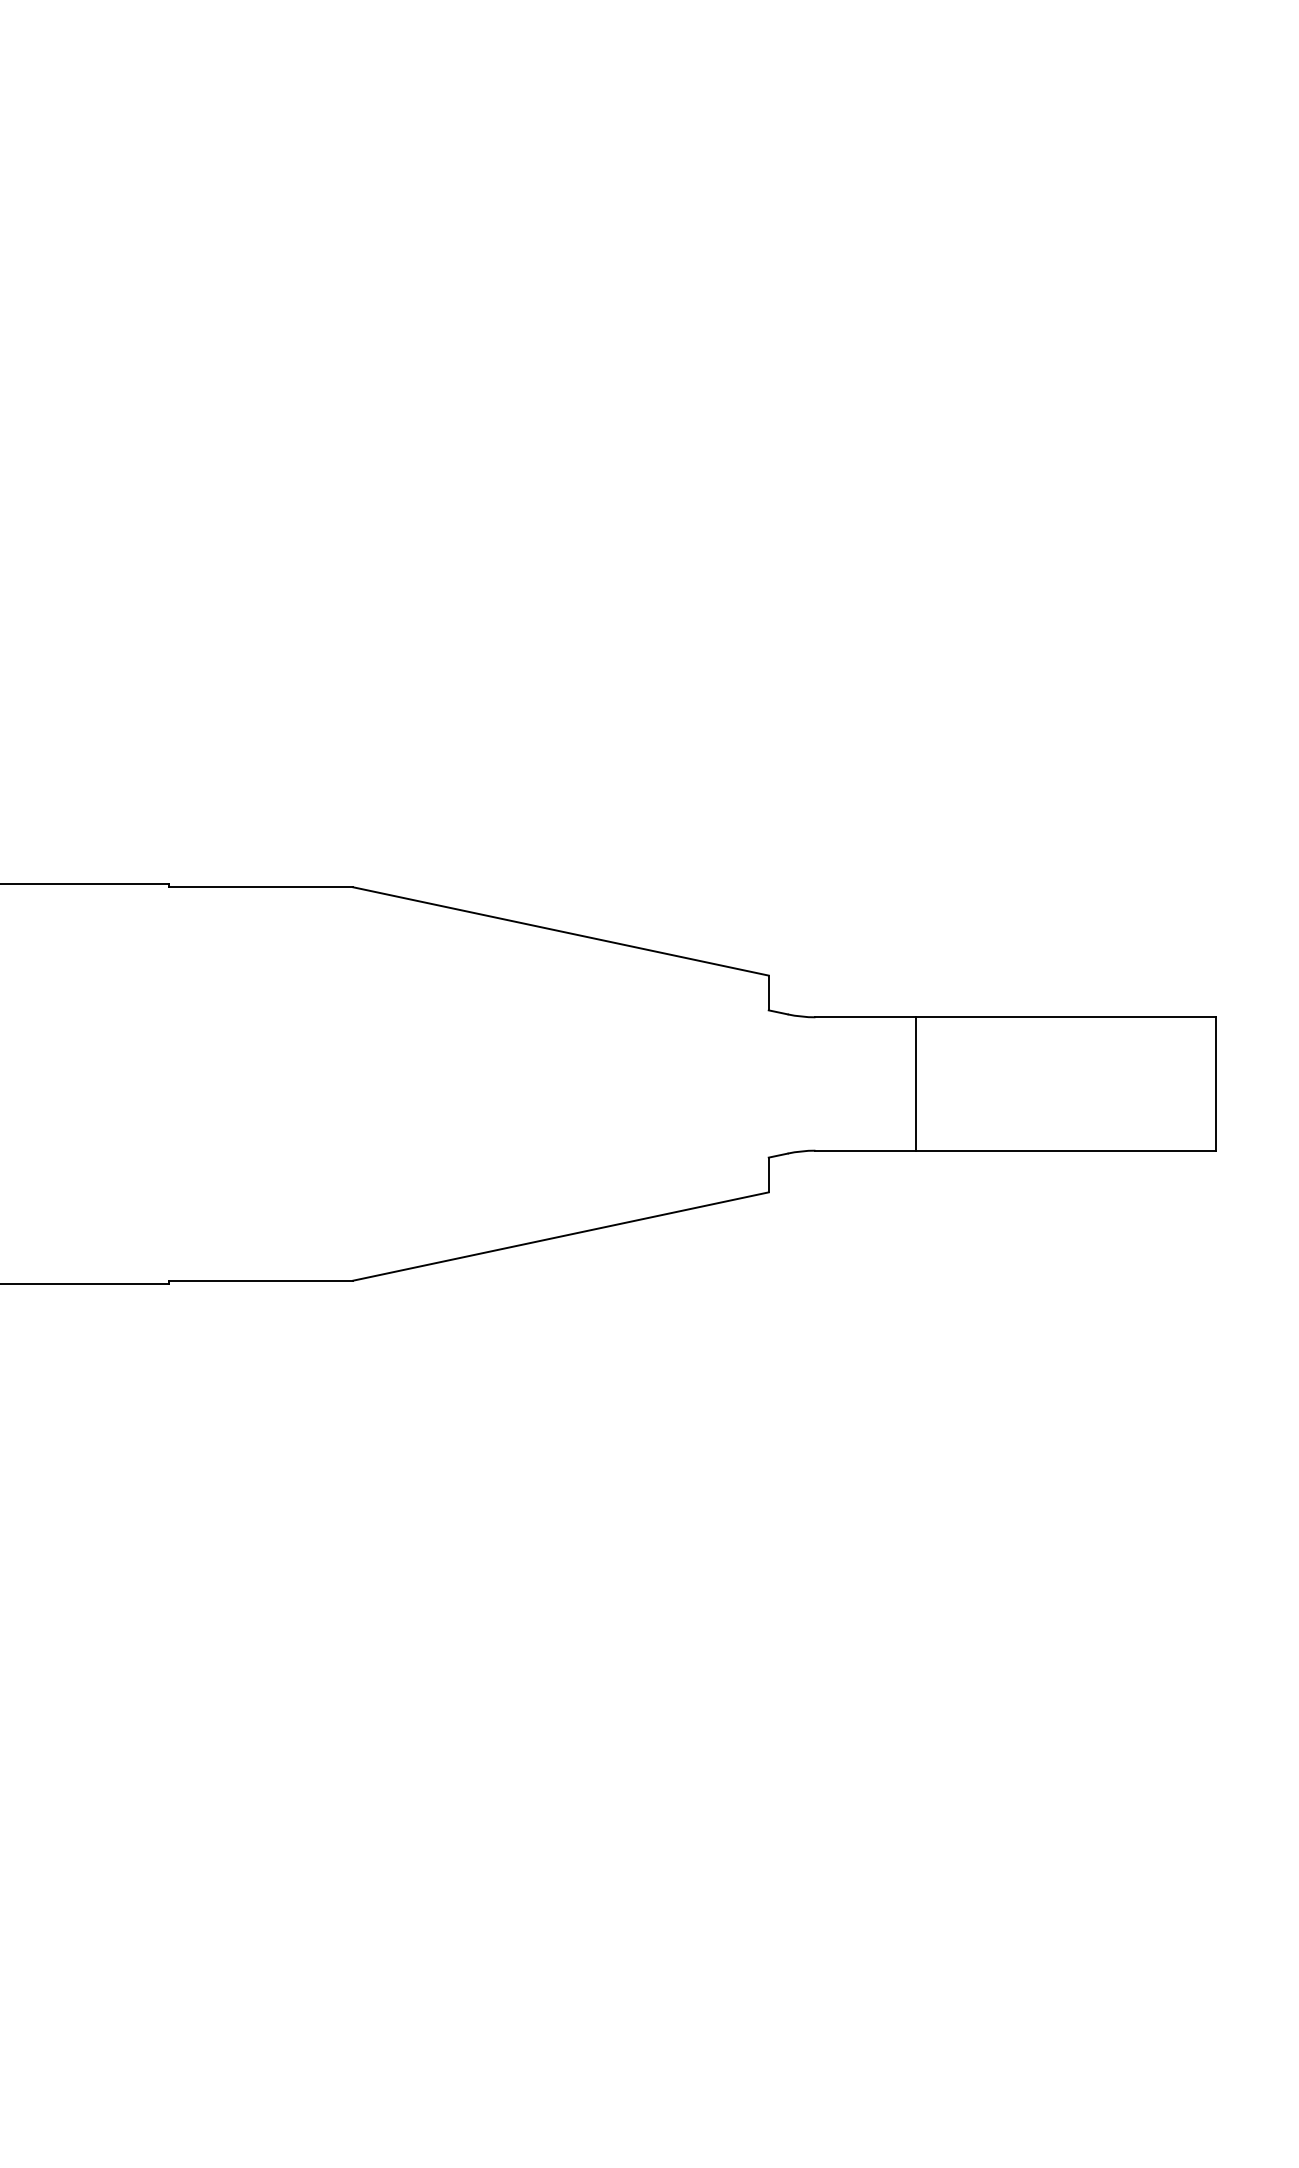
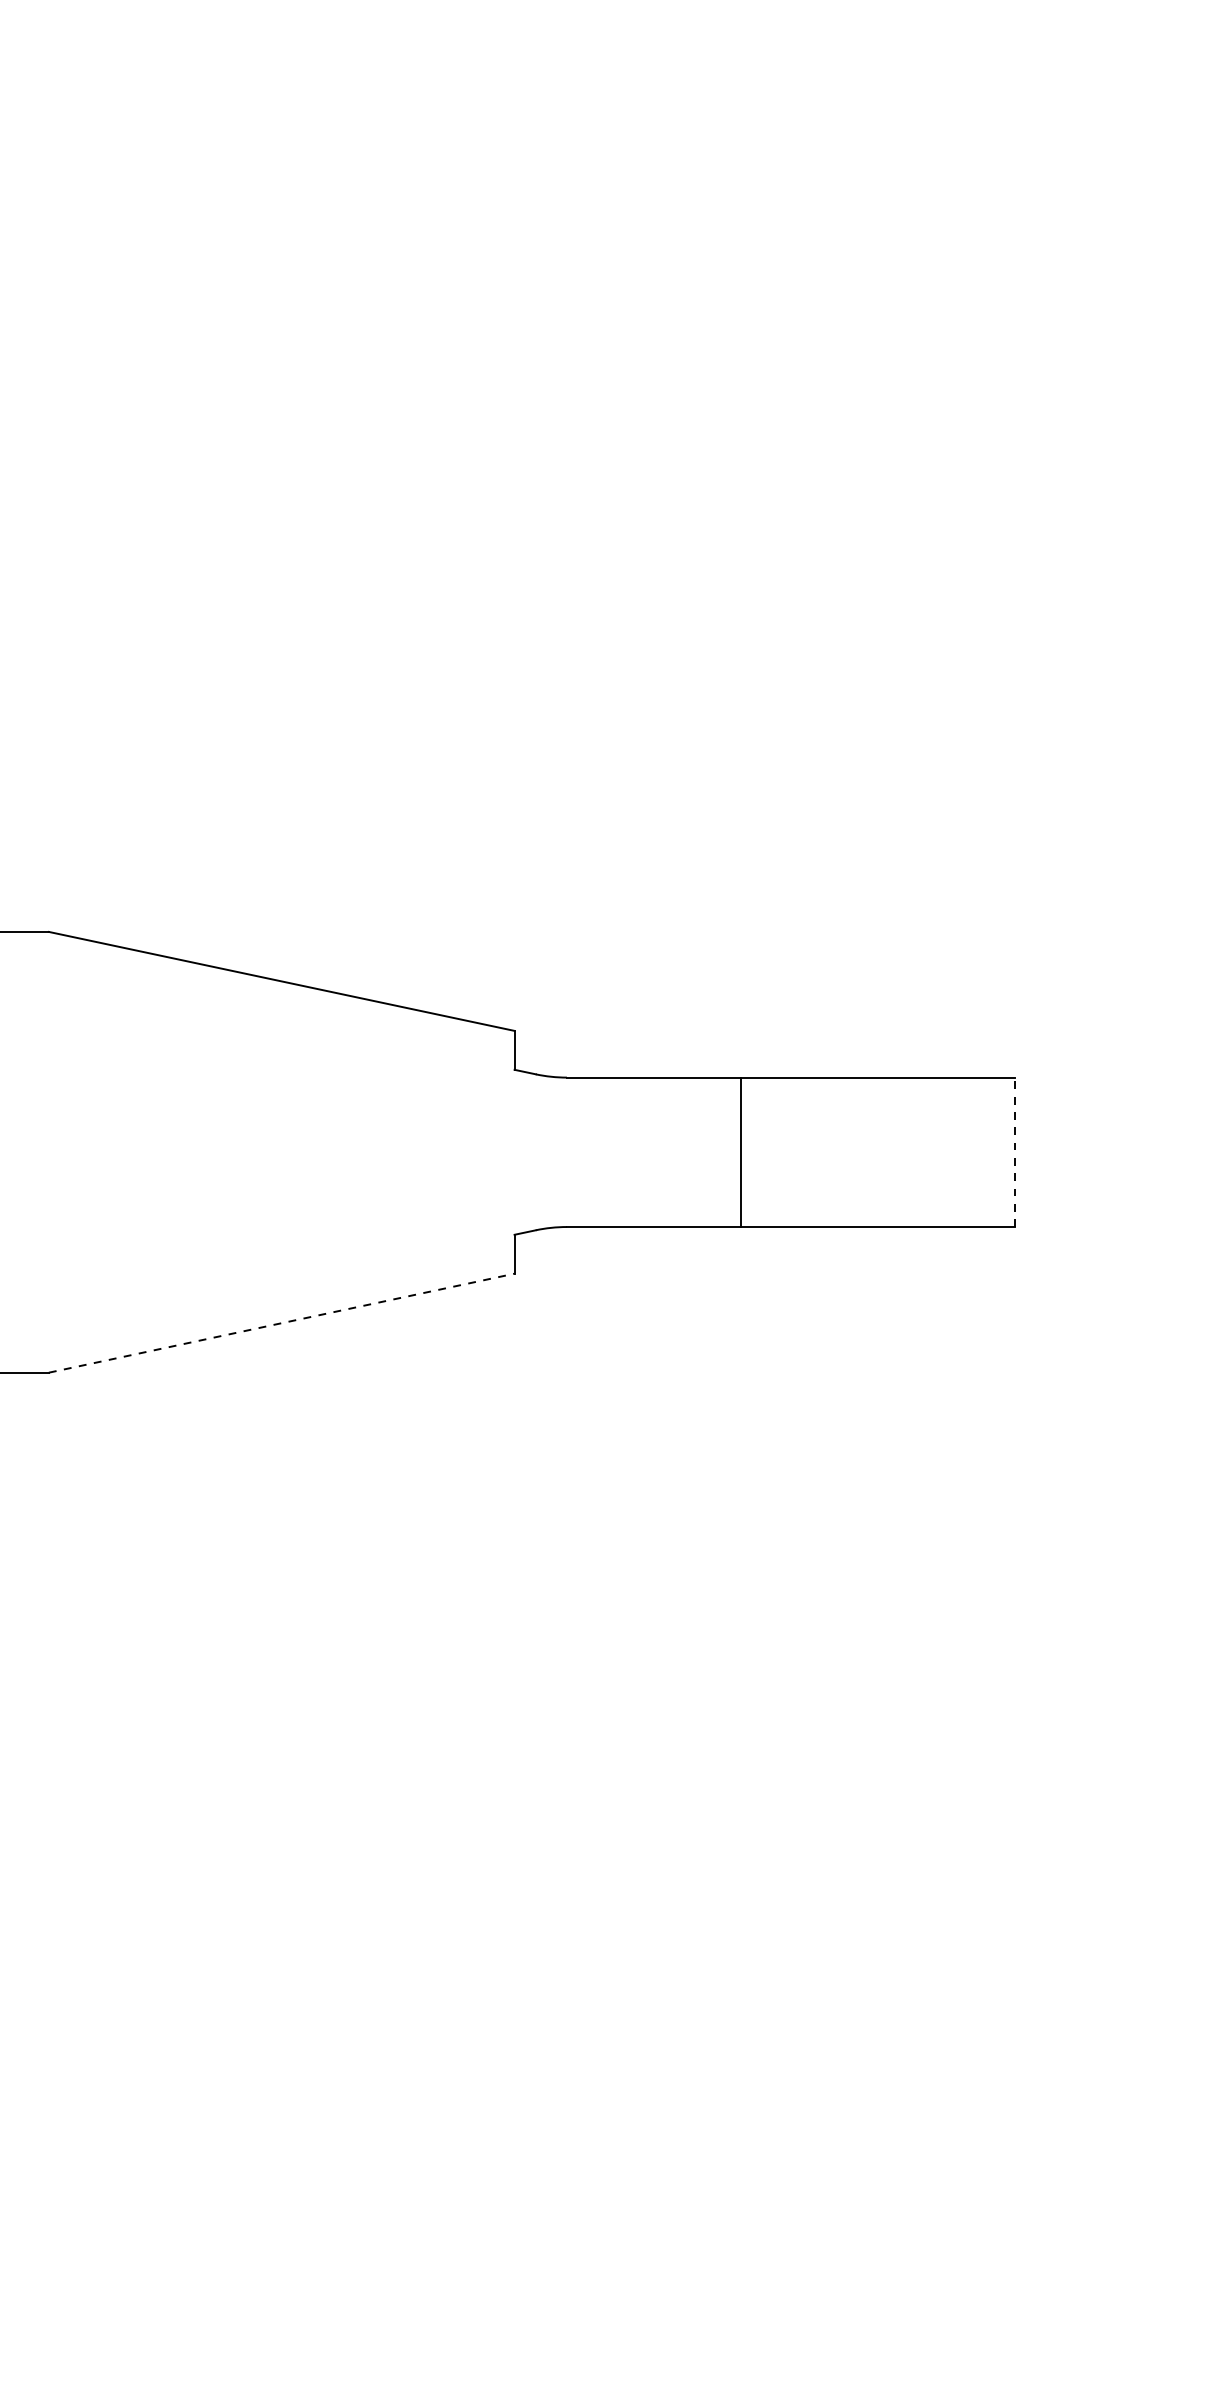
line: (915, 1083) -> (740, 1151), moved
line: (1215, 1084) -> (1014, 1152), solid -> dashed
line: (560, 1236) -> (281, 1323), solid -> dashed

